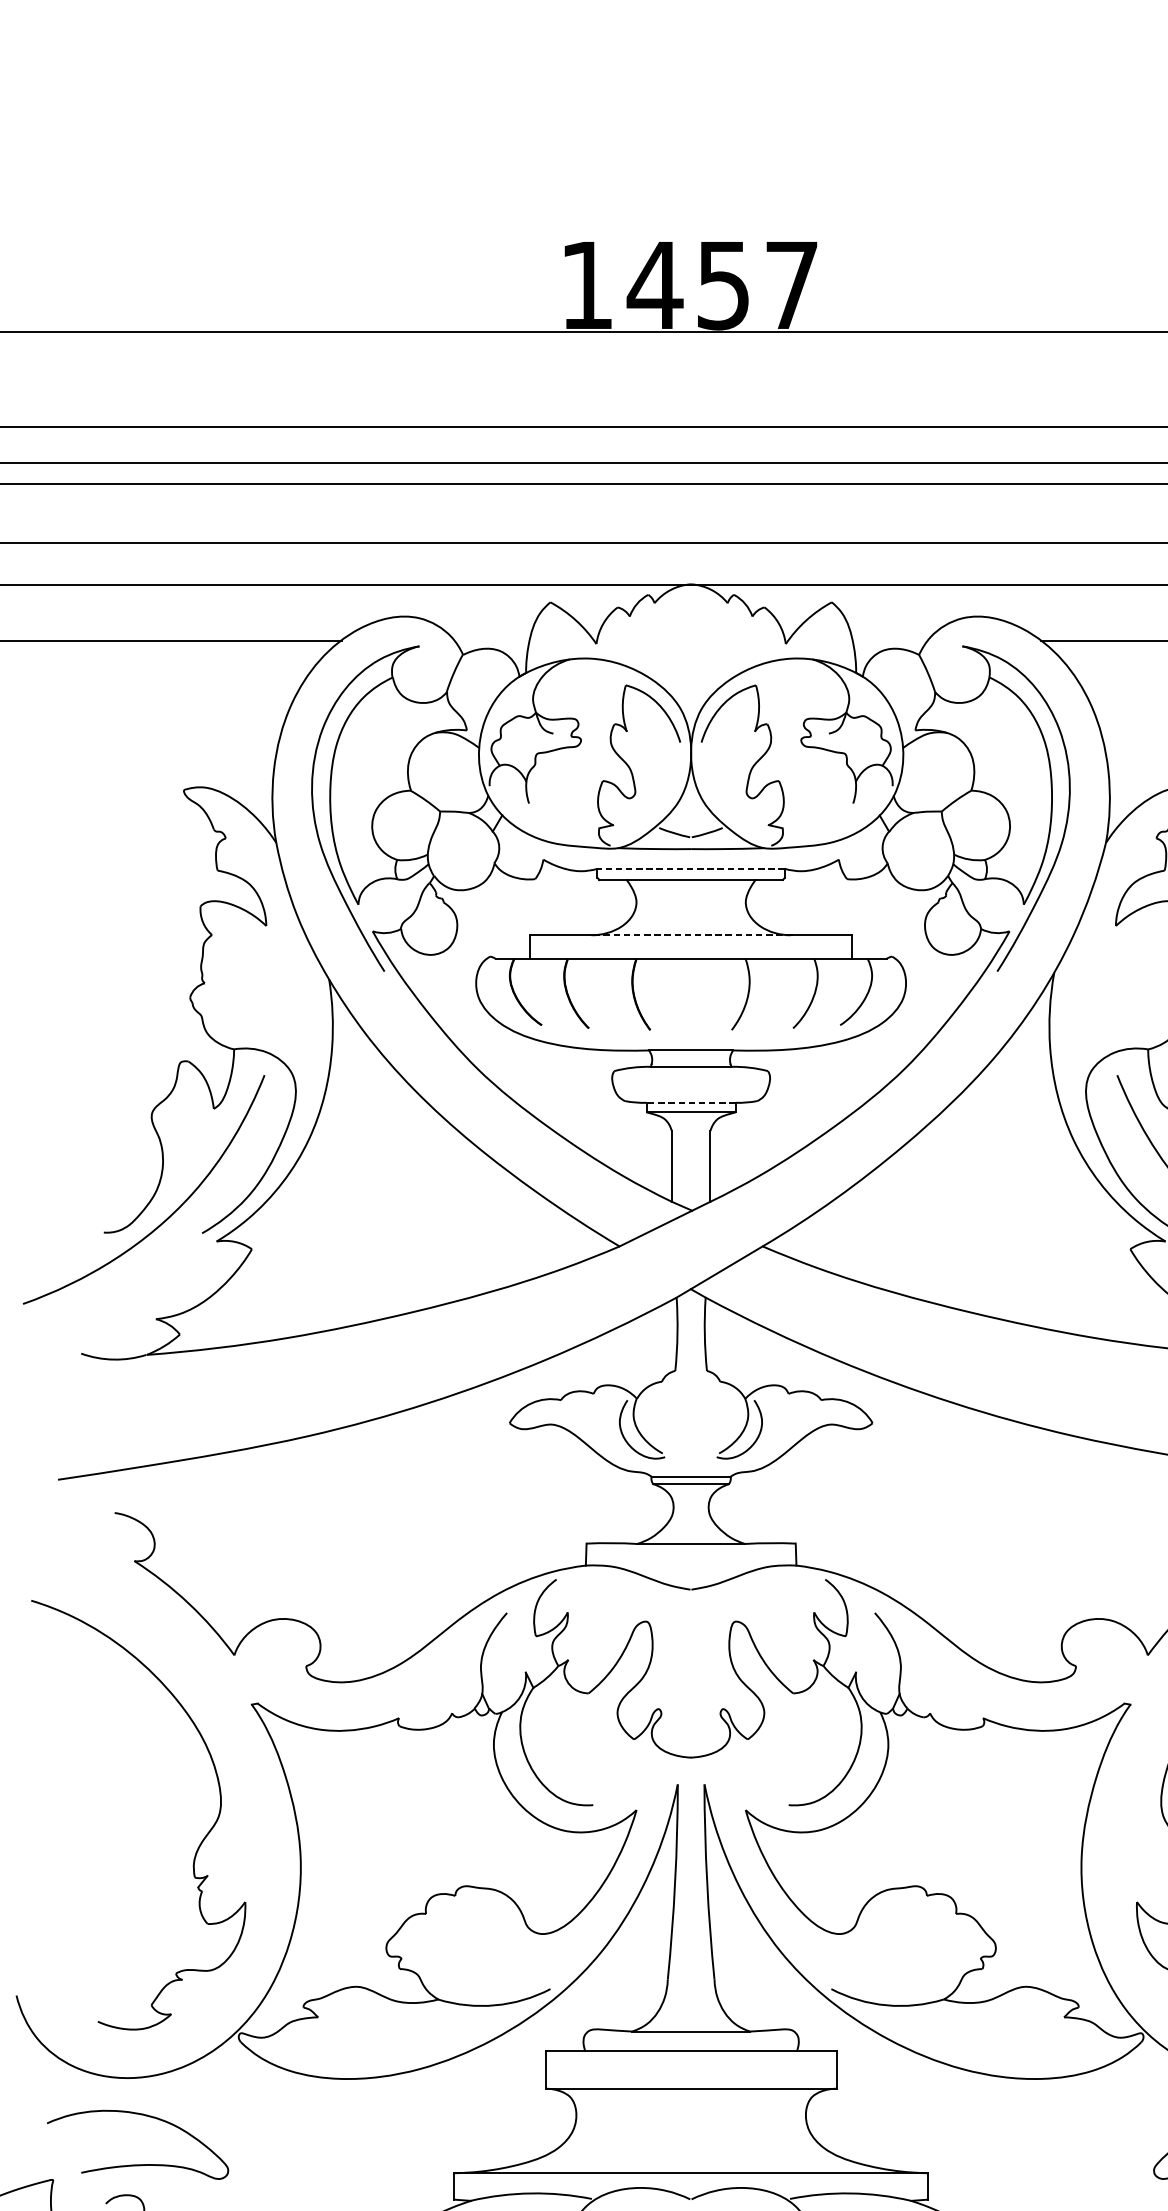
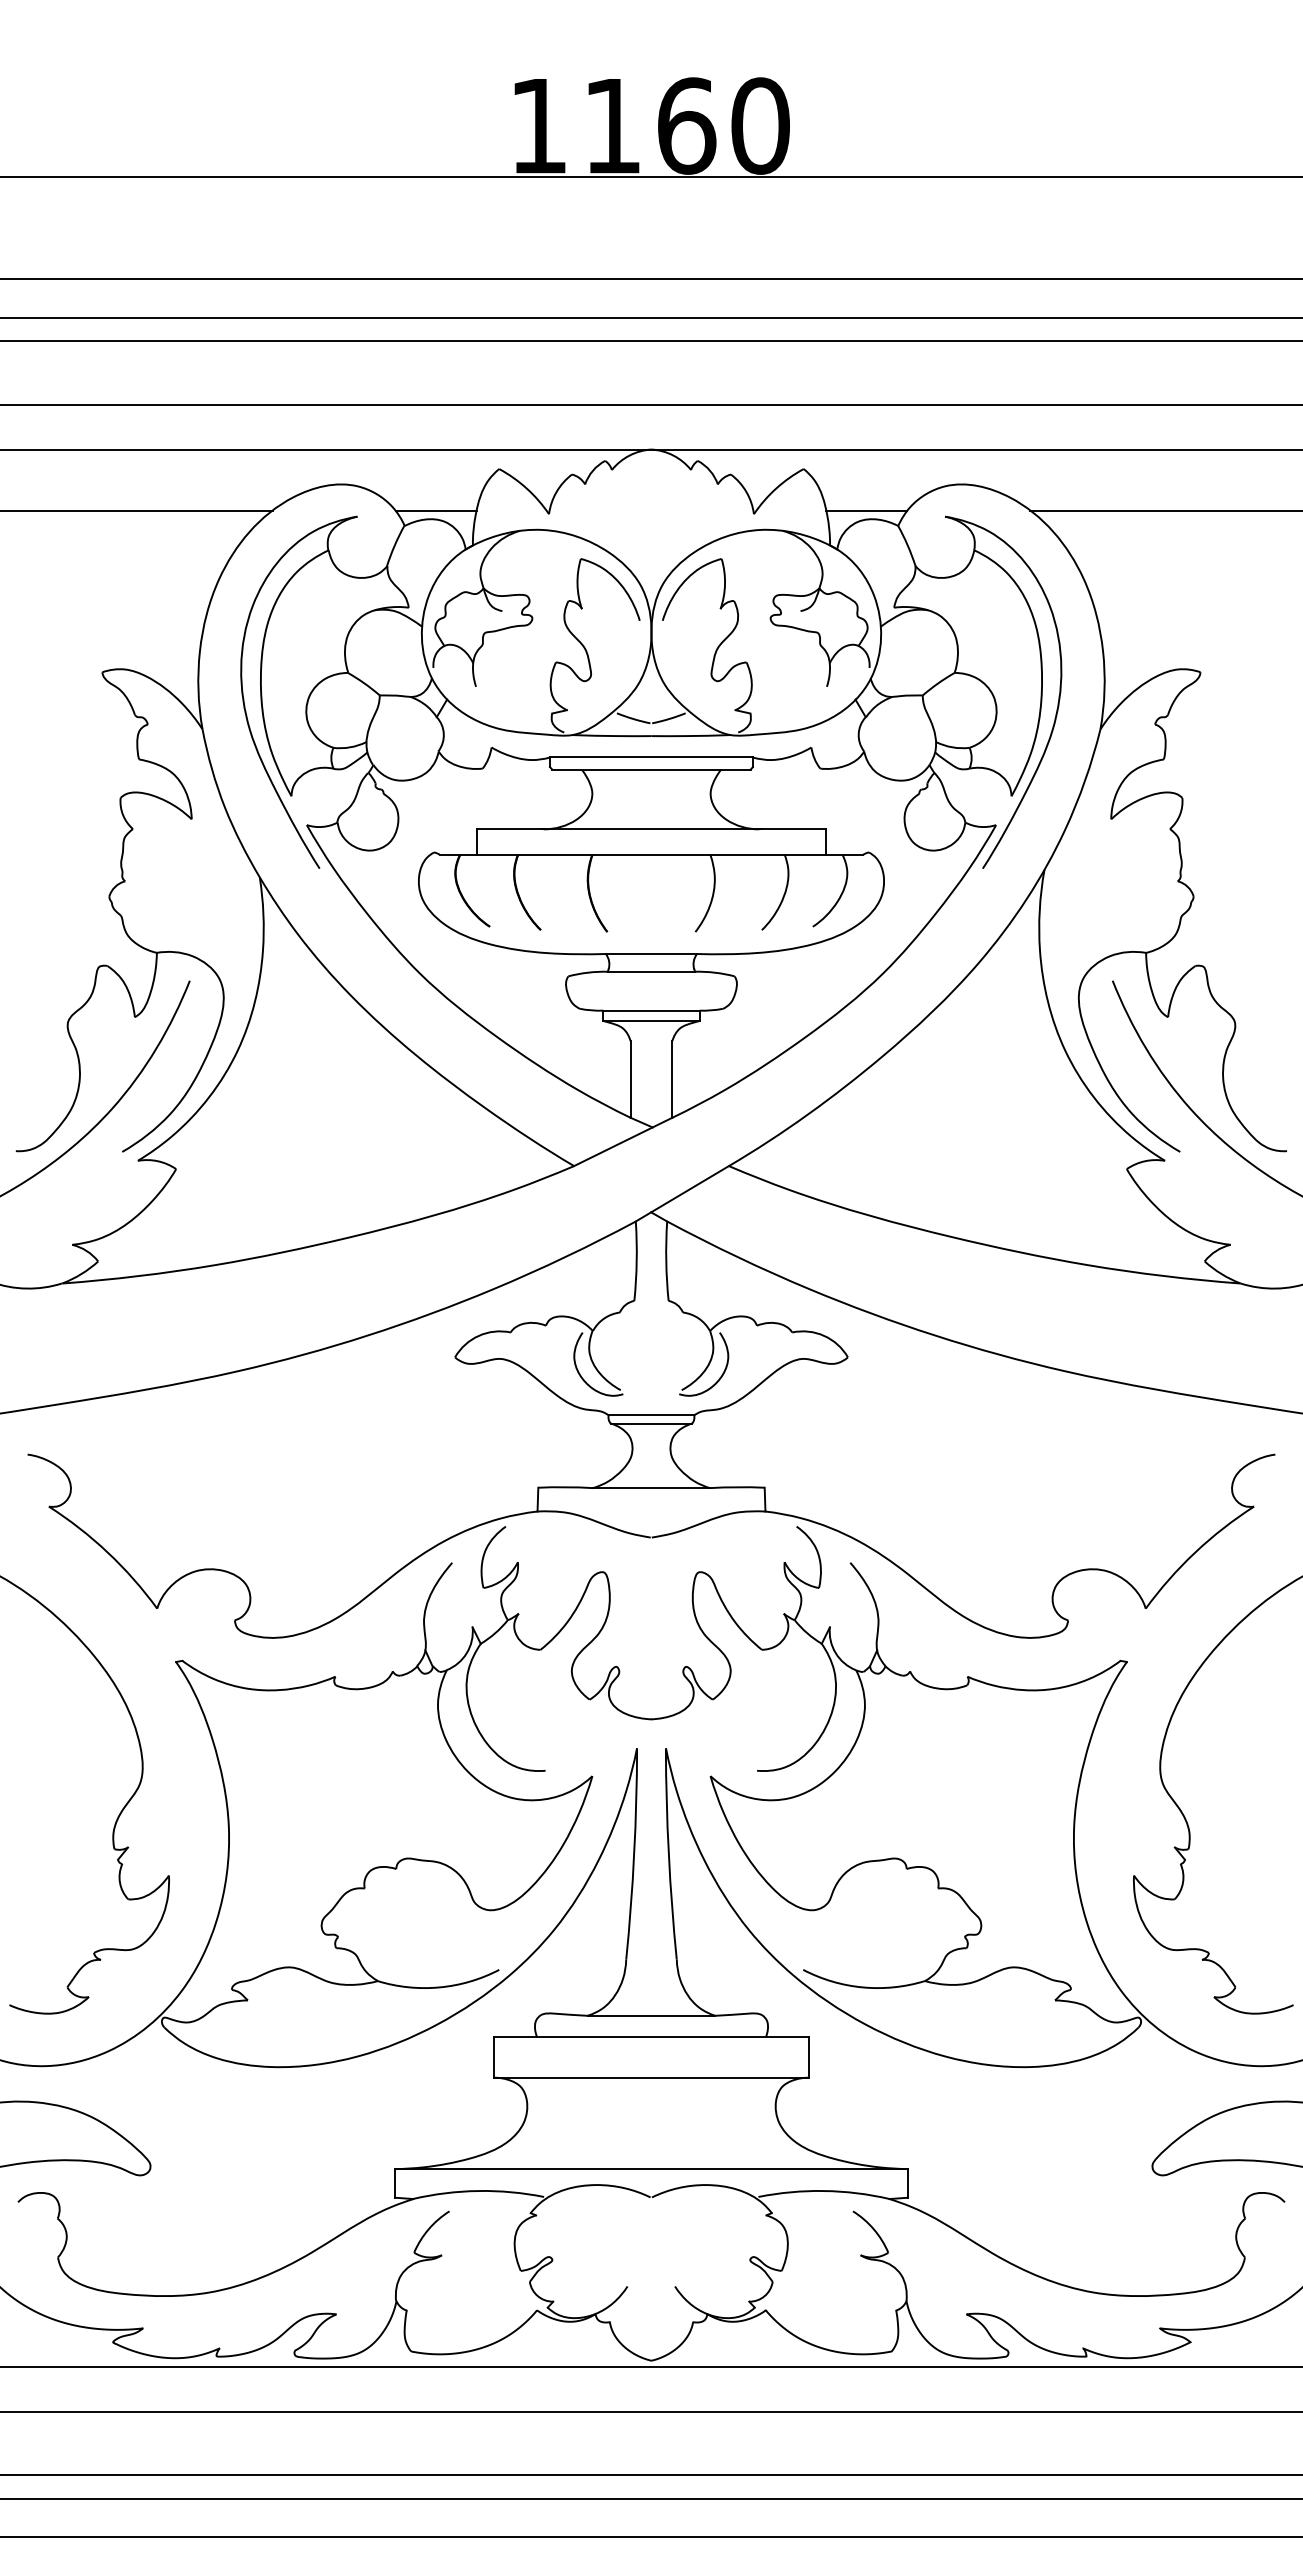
text: (722, 284) -> (685, 125), 1457 -> 1160
line: (491, 641) -> (435, 511), added
line: (889, 641) -> (866, 511), added
line: (691, 868) -> (651, 757), dashed -> solid
line: (690, 935) -> (650, 829), dashed -> solid
line: (691, 1102) -> (651, 1010), dashed -> solid

